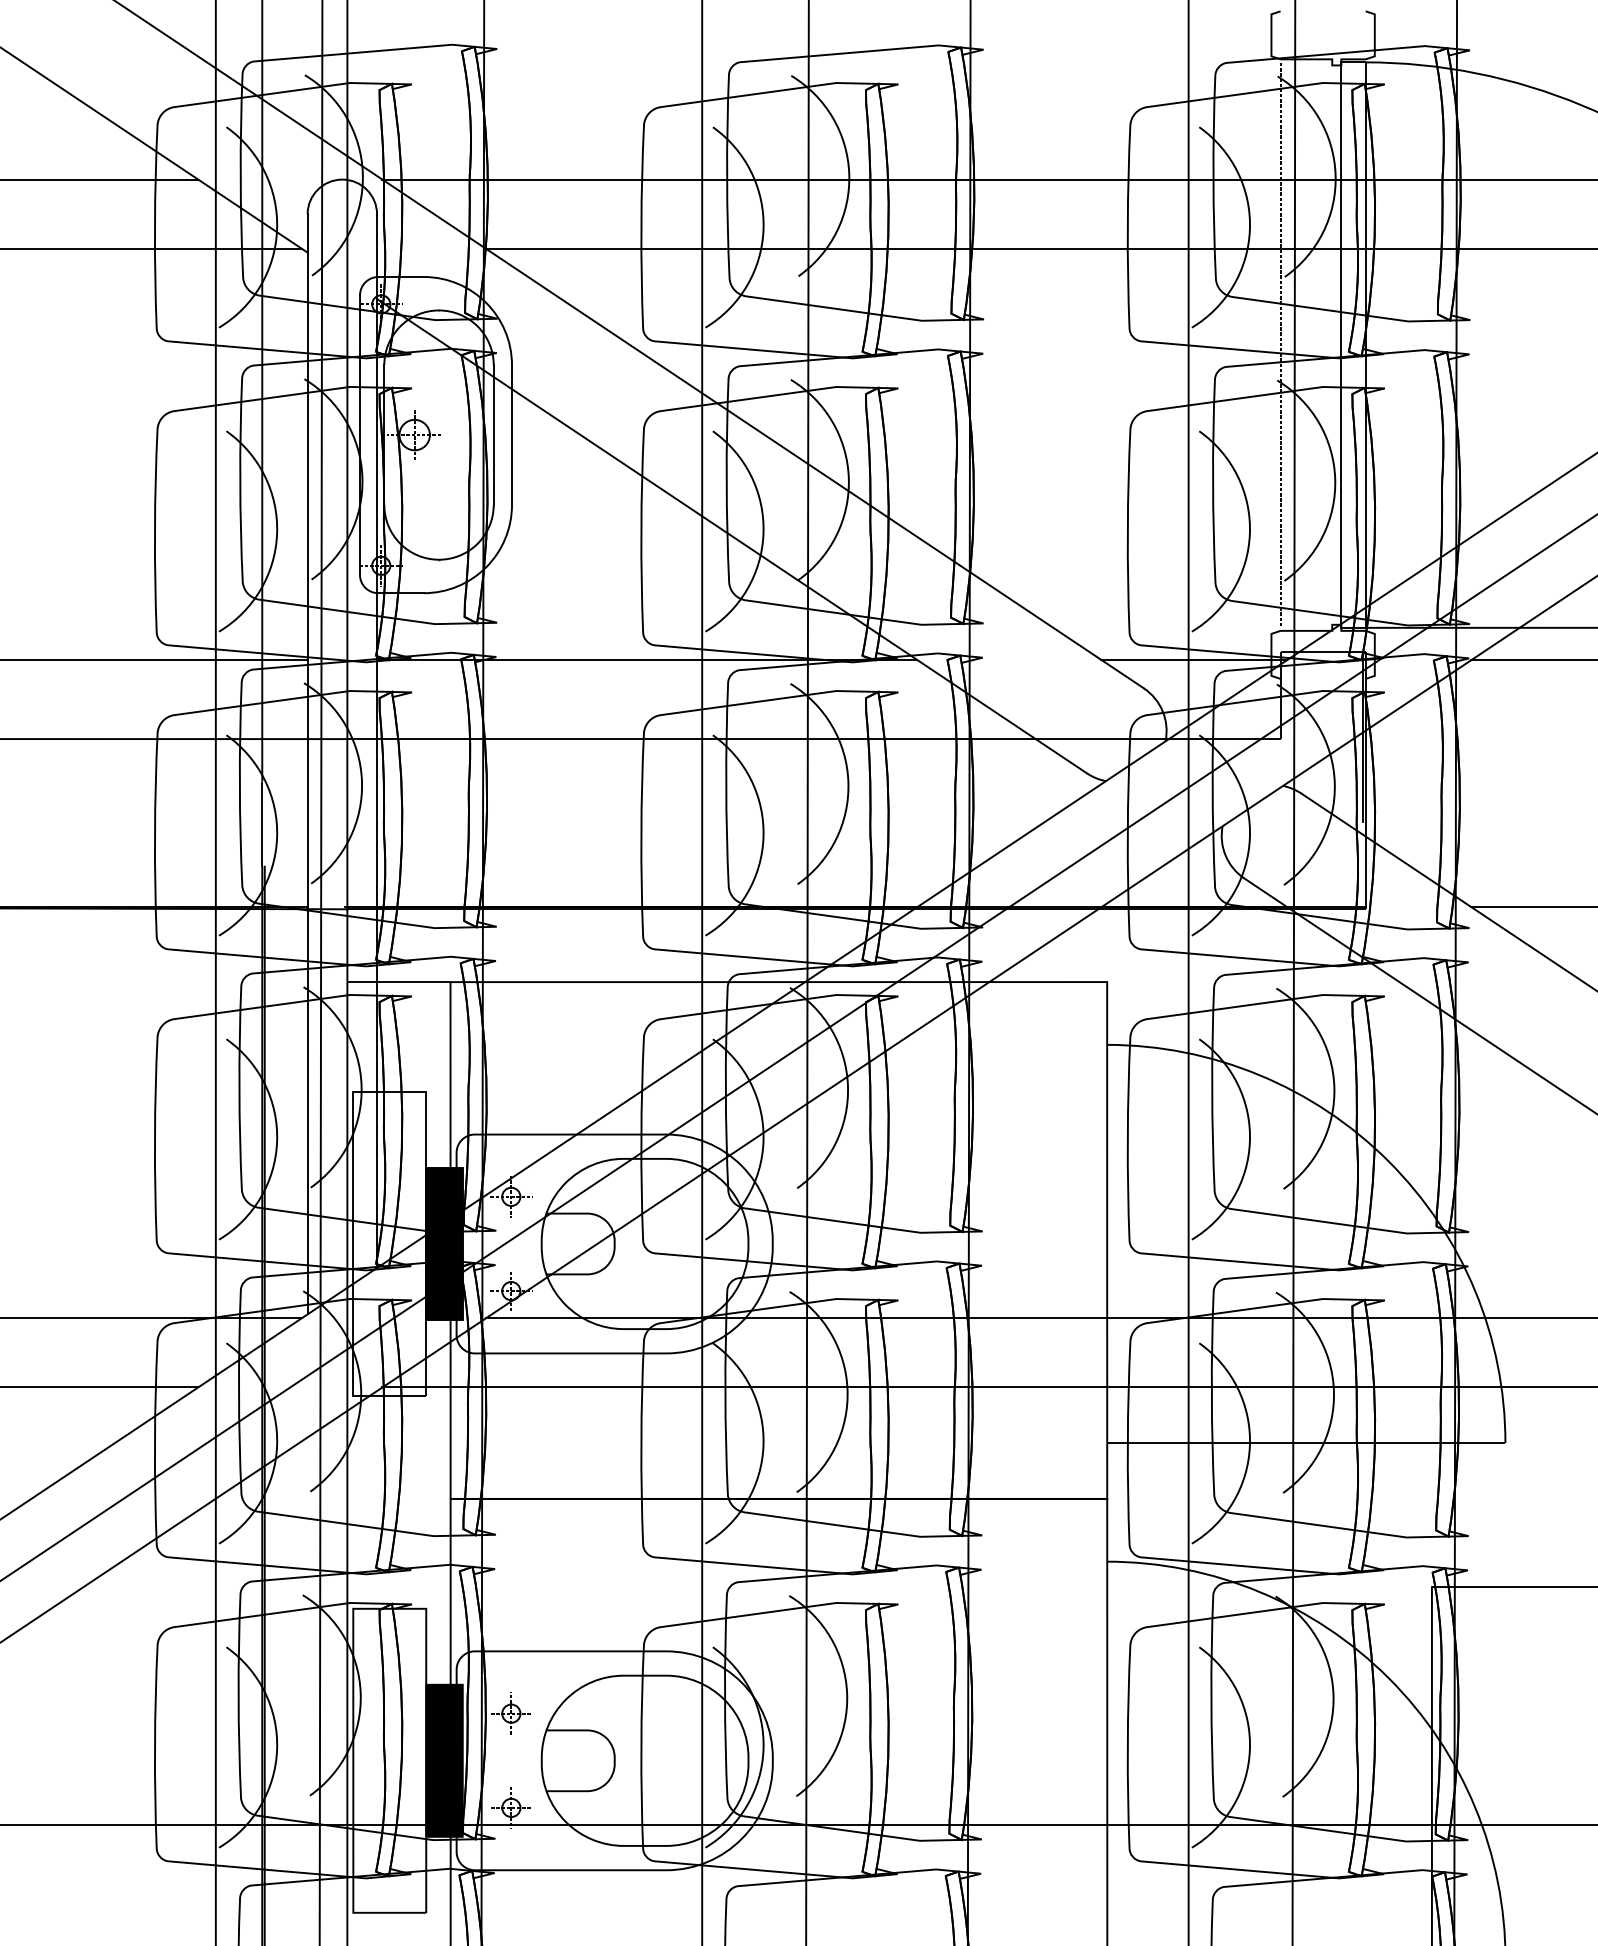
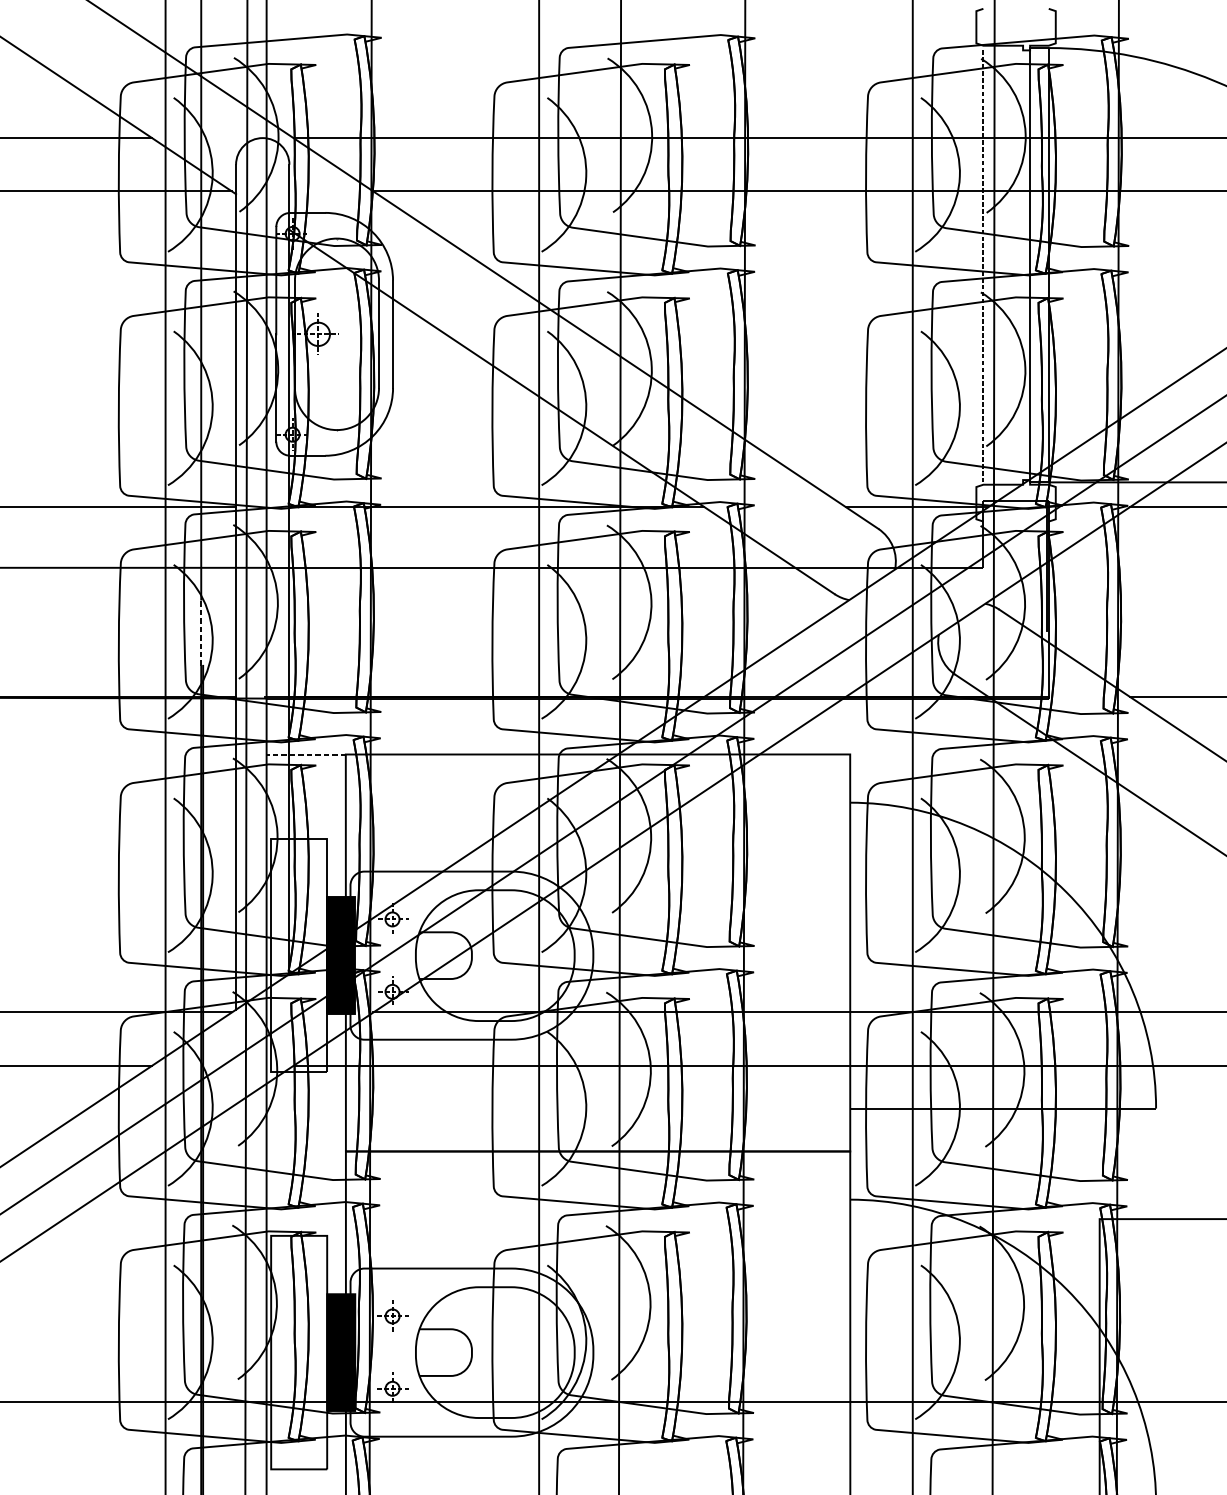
line: (262, 824) -> (201, 633), solid -> dashed
line: (399, 982) -> (306, 754), solid -> dashed

